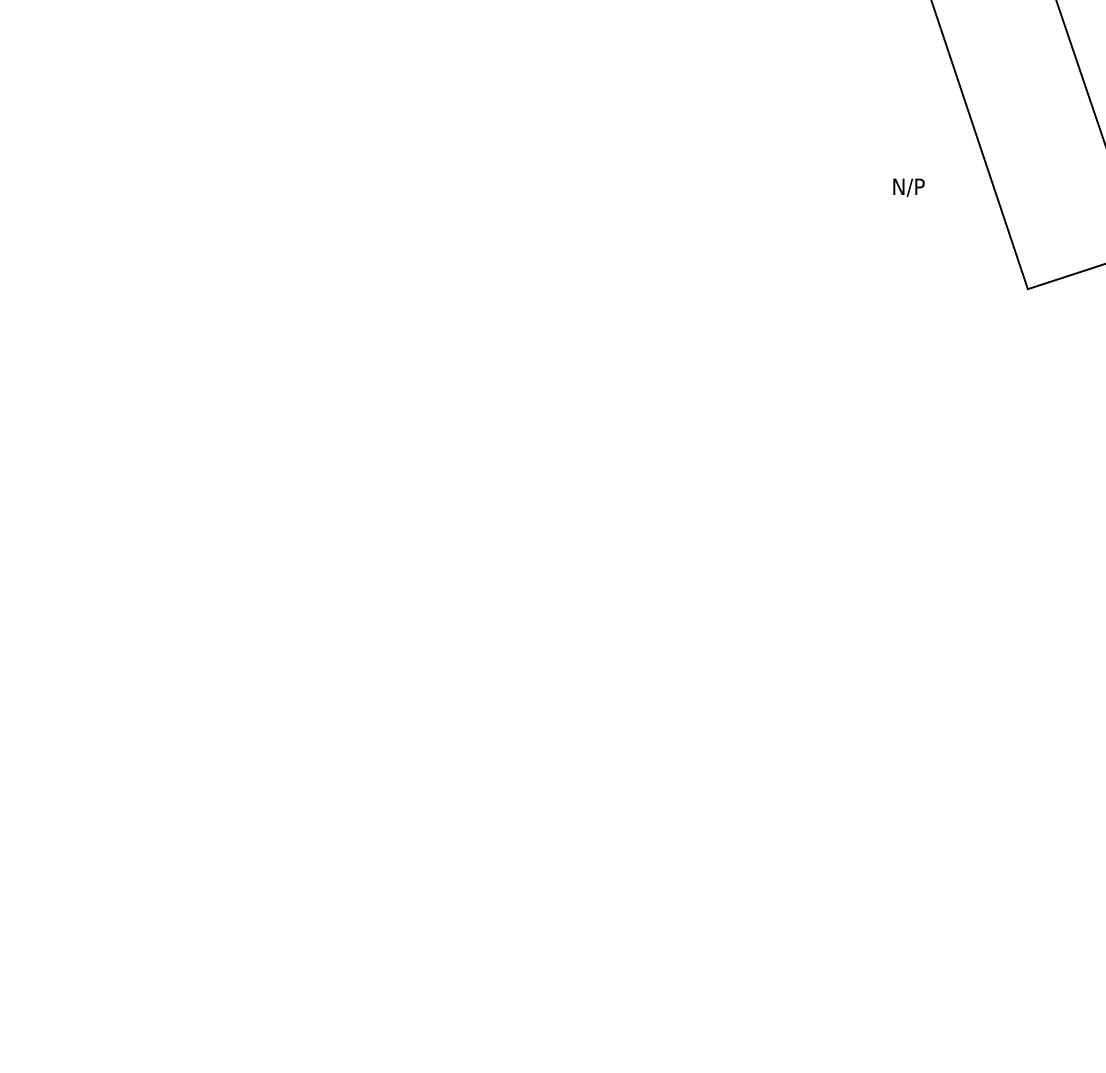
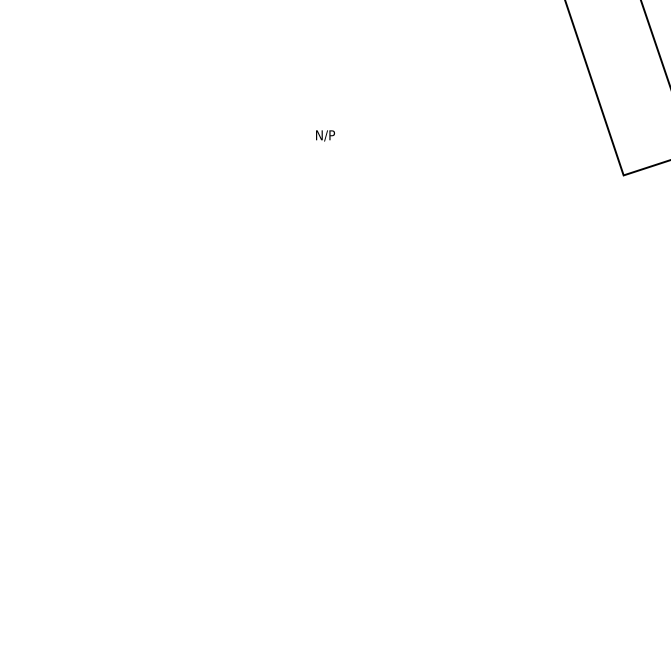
text: (908, 187) -> (325, 135), moved

